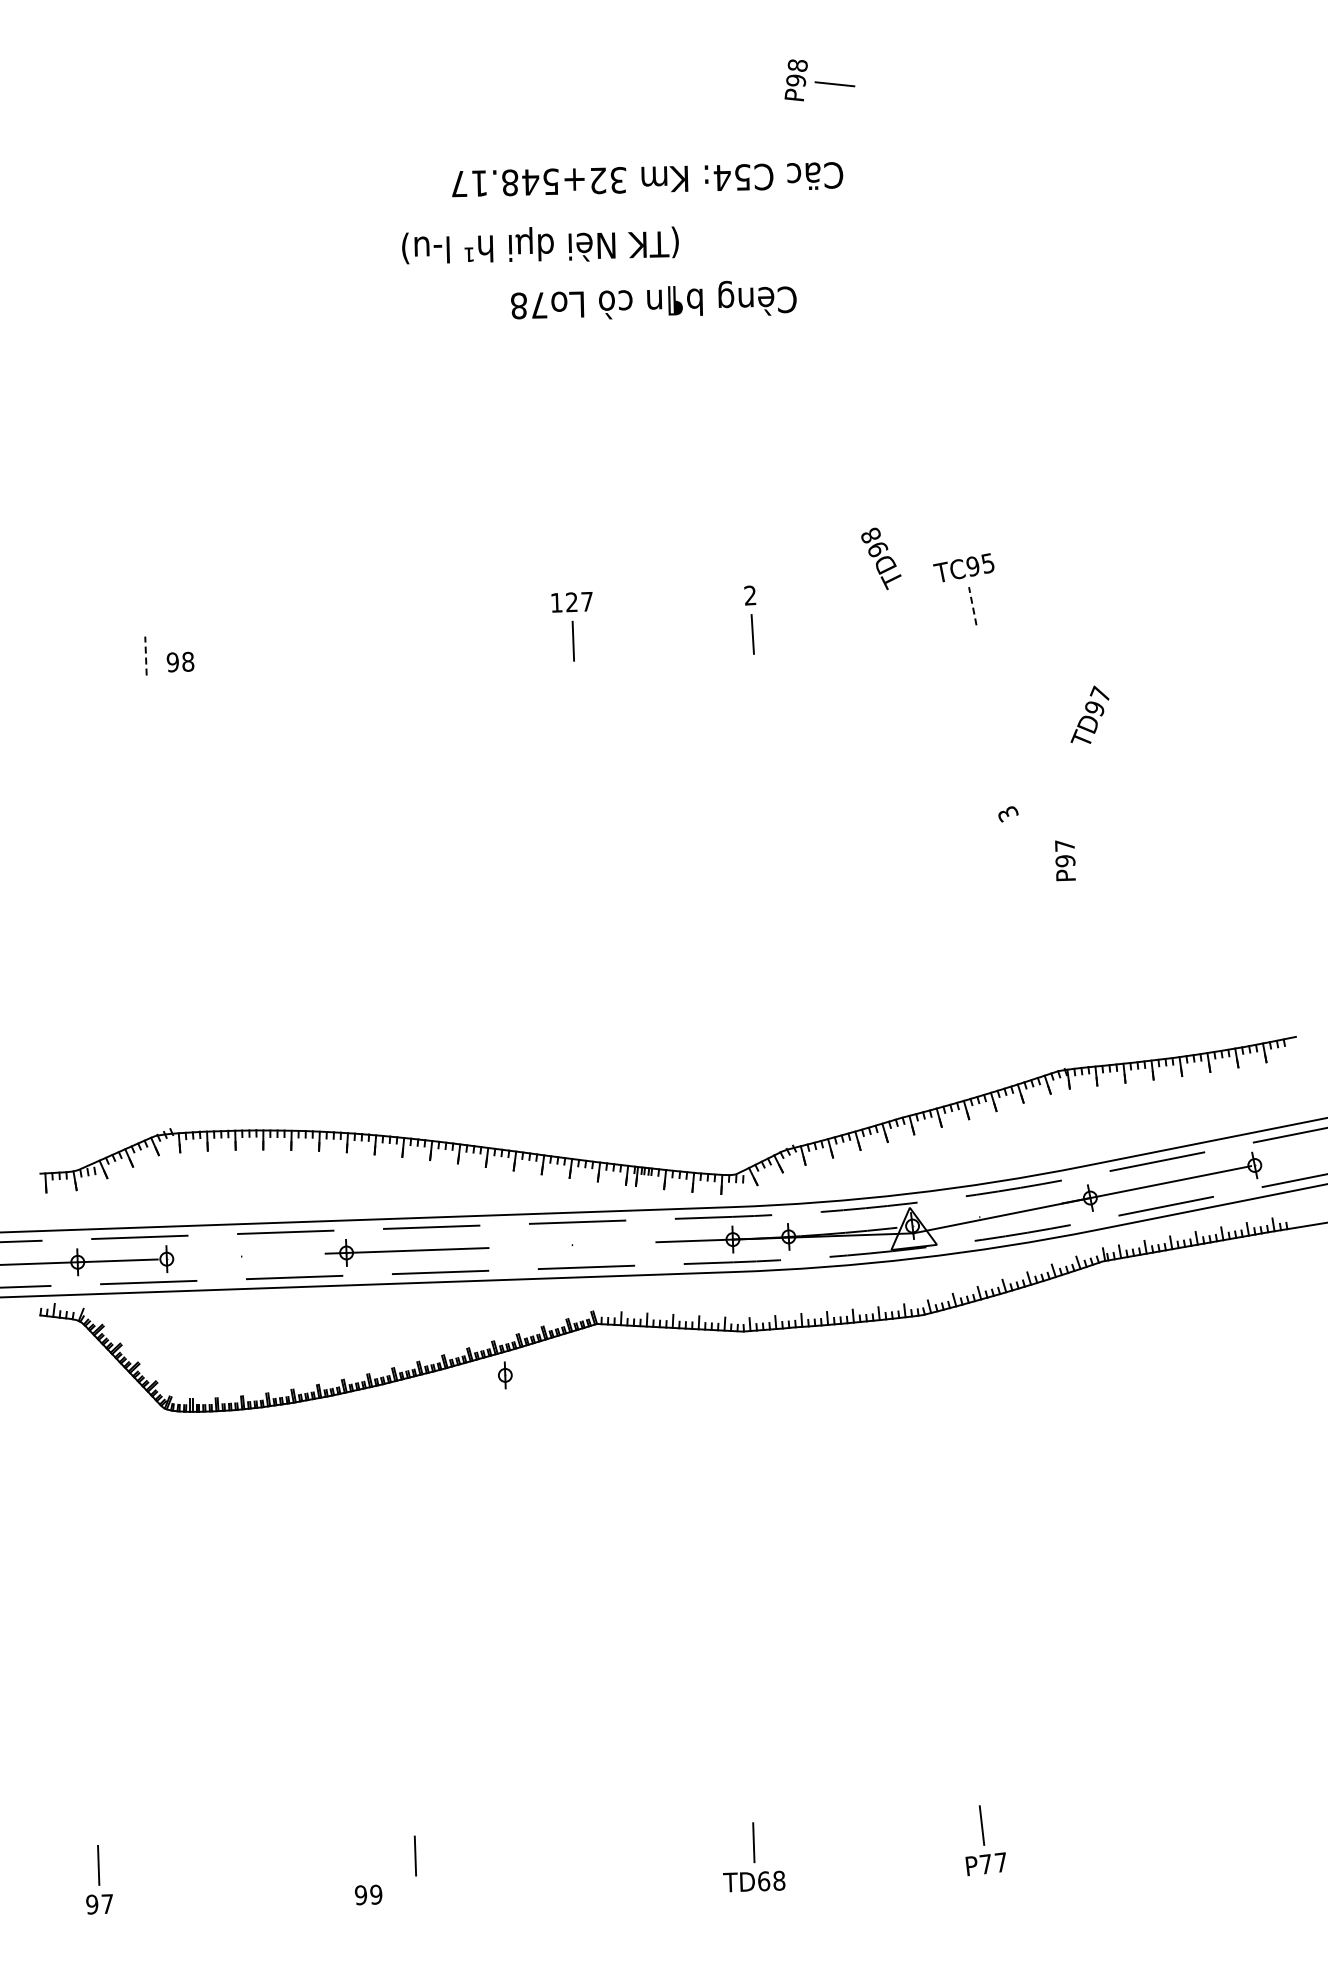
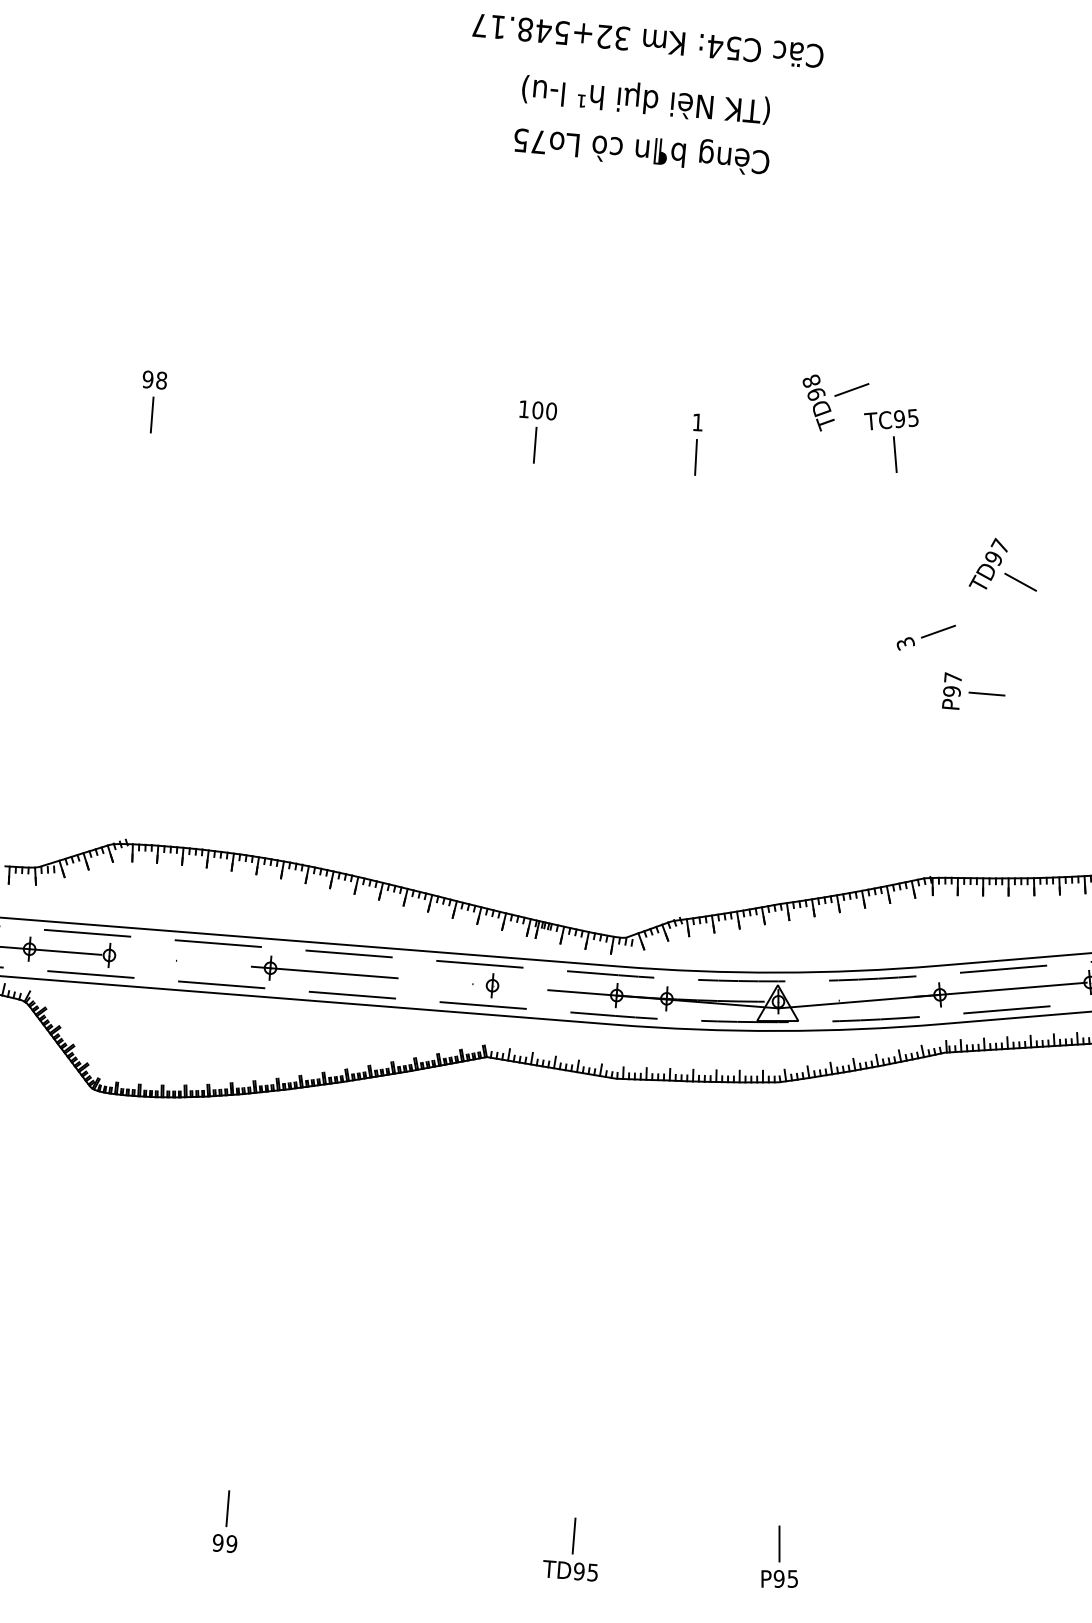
text: (540, 245) -> (646, 100), moved
text: (518, 305) -> (520, 139), Lo78 -> Lo75
line: (916, 539) -> (851, 389), added
text: (750, 595) -> (697, 422), 2 -> 1
text: (579, 601) -> (544, 410), 127 -> 100
line: (972, 605) -> (895, 453), dashed -> solid
line: (145, 655) -> (151, 414), dashed -> solid
text: (180, 661) -> (154, 379), moved
line: (1127, 731) -> (1020, 582), added
line: (1042, 796) -> (938, 631), added
line: (1103, 859) -> (986, 693), added
part: (505, 1375) -> (492, 985), moved
line: (414, 1855) -> (227, 1508), moved
text: (993, 1863) -> (785, 1579), P77 -> P95
text: (771, 1880) -> (586, 1571), TD68 -> TD95

